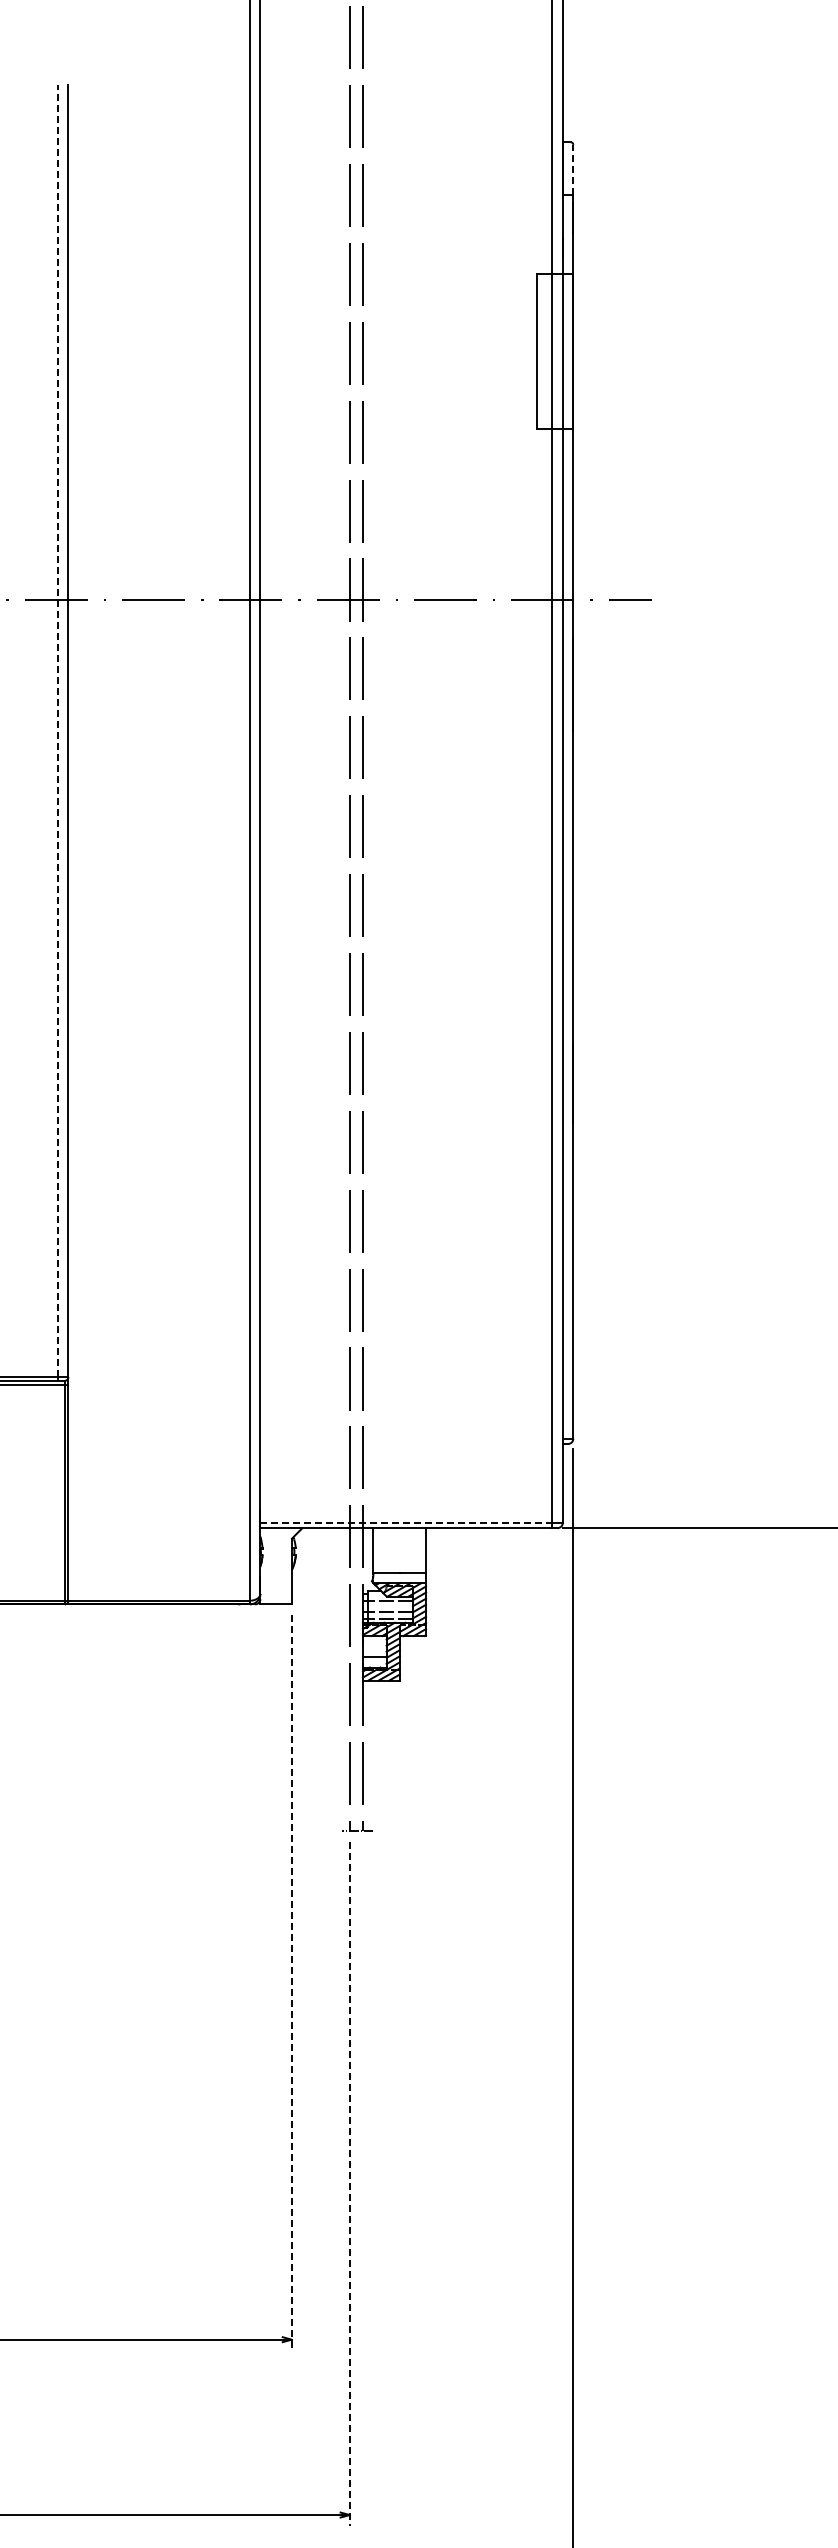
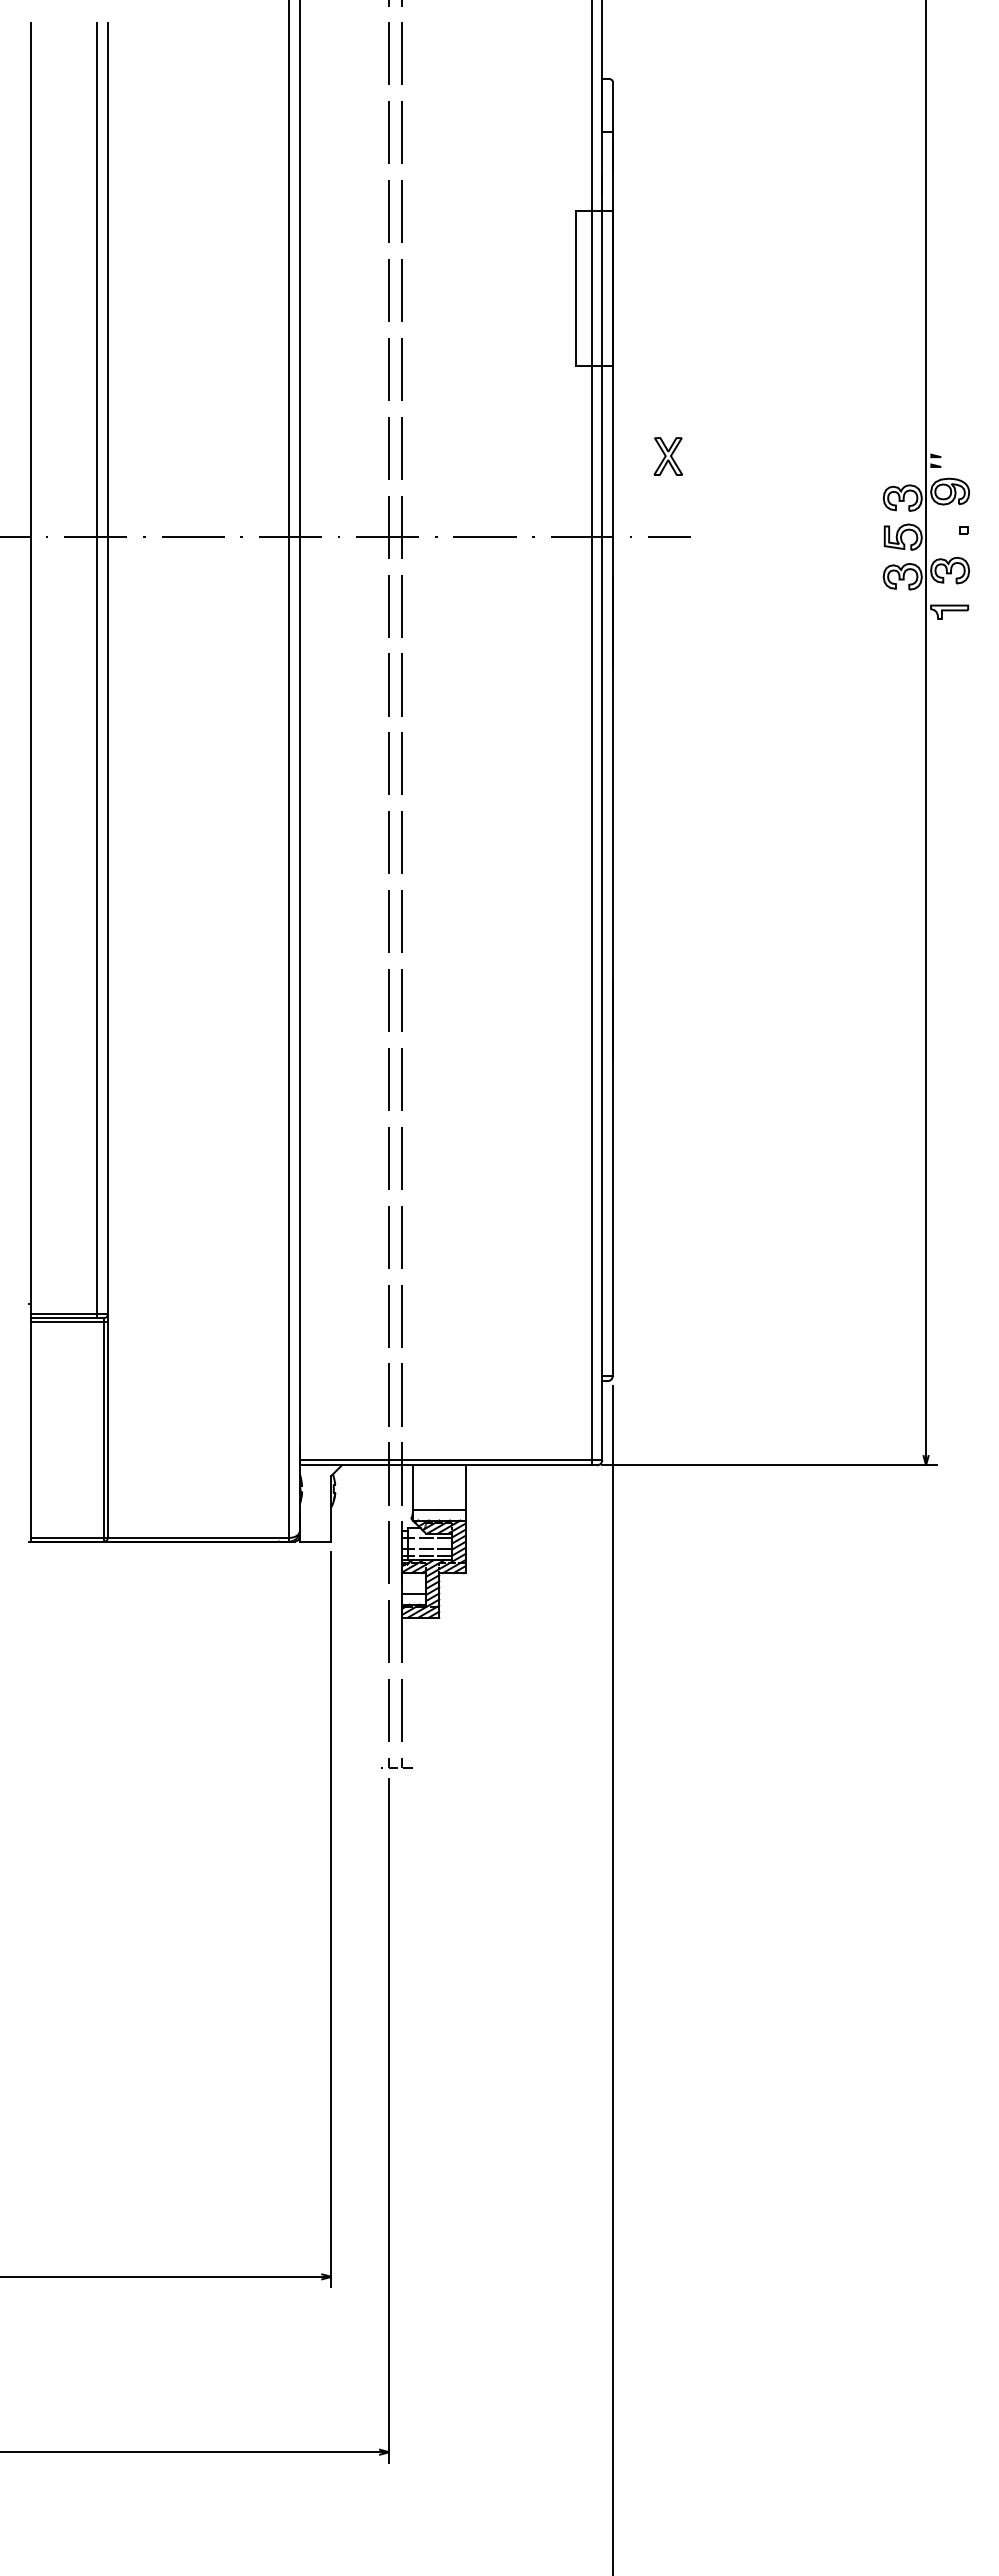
line: (573, 170) -> (612, 107), dashed -> solid
part: (629, 519) -> (668, 456), added
line: (58, 731) -> (97, 668), dashed -> solid
line: (406, 1523) -> (445, 1460), dashed -> solid
line: (292, 1982) -> (331, 1919), dashed -> solid
line: (350, 2183) -> (389, 2120), dashed -> solid

